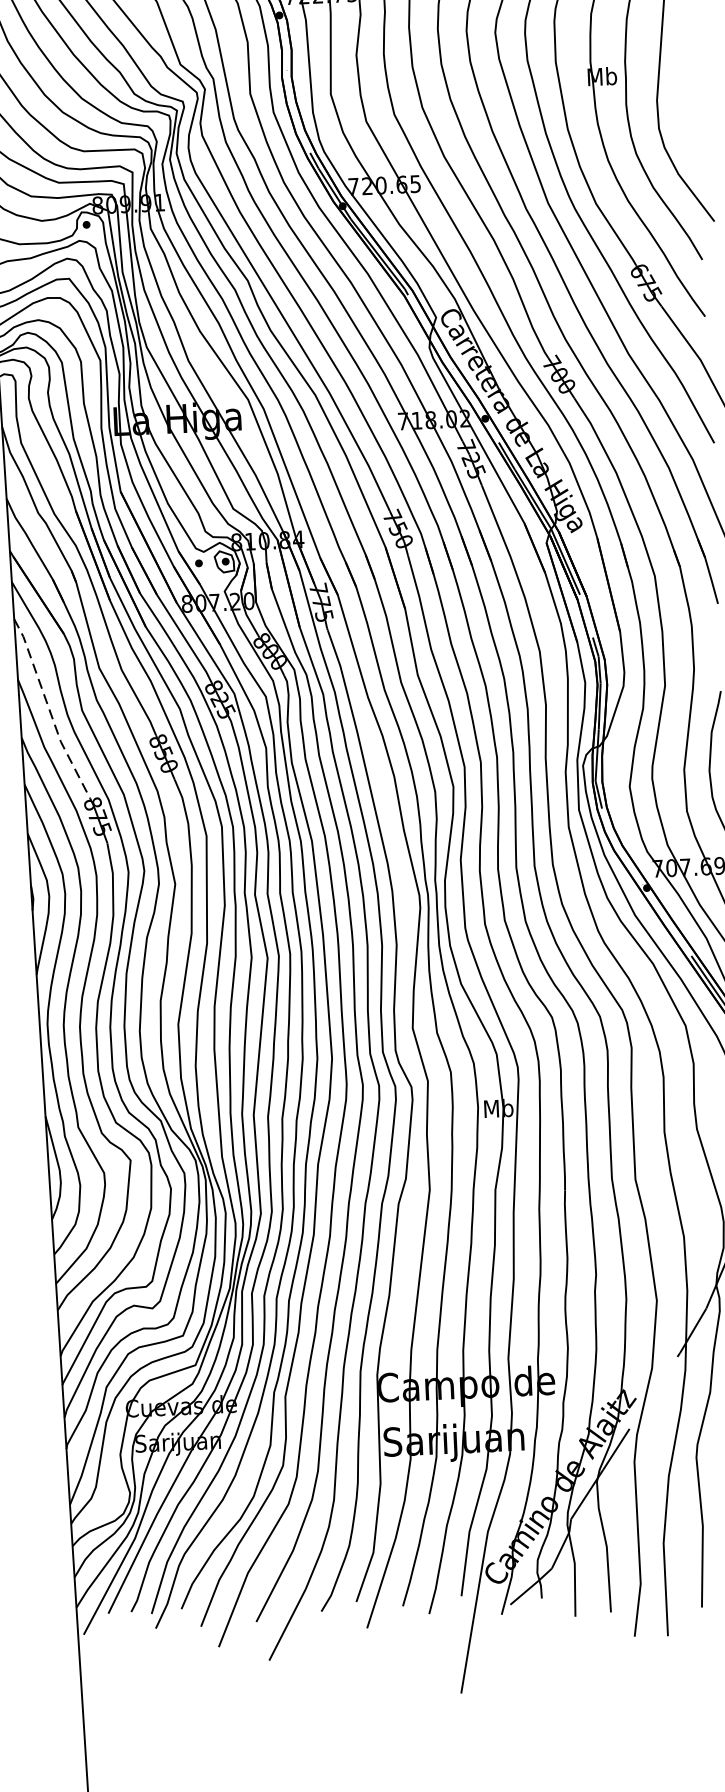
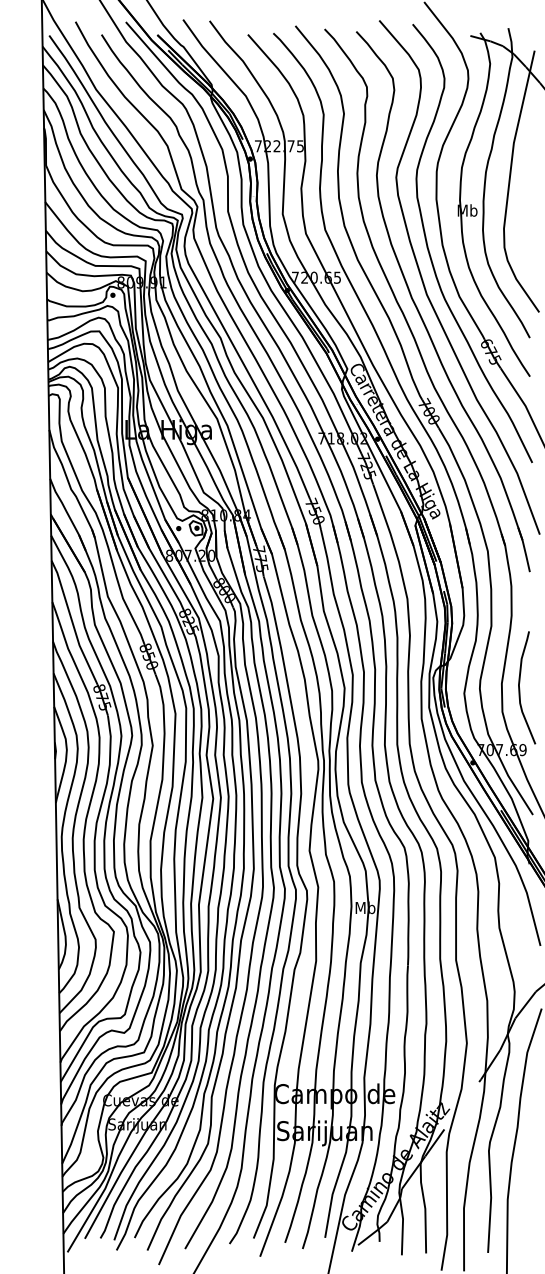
line: (49, 709) -> (72, 623), dashed -> solid

